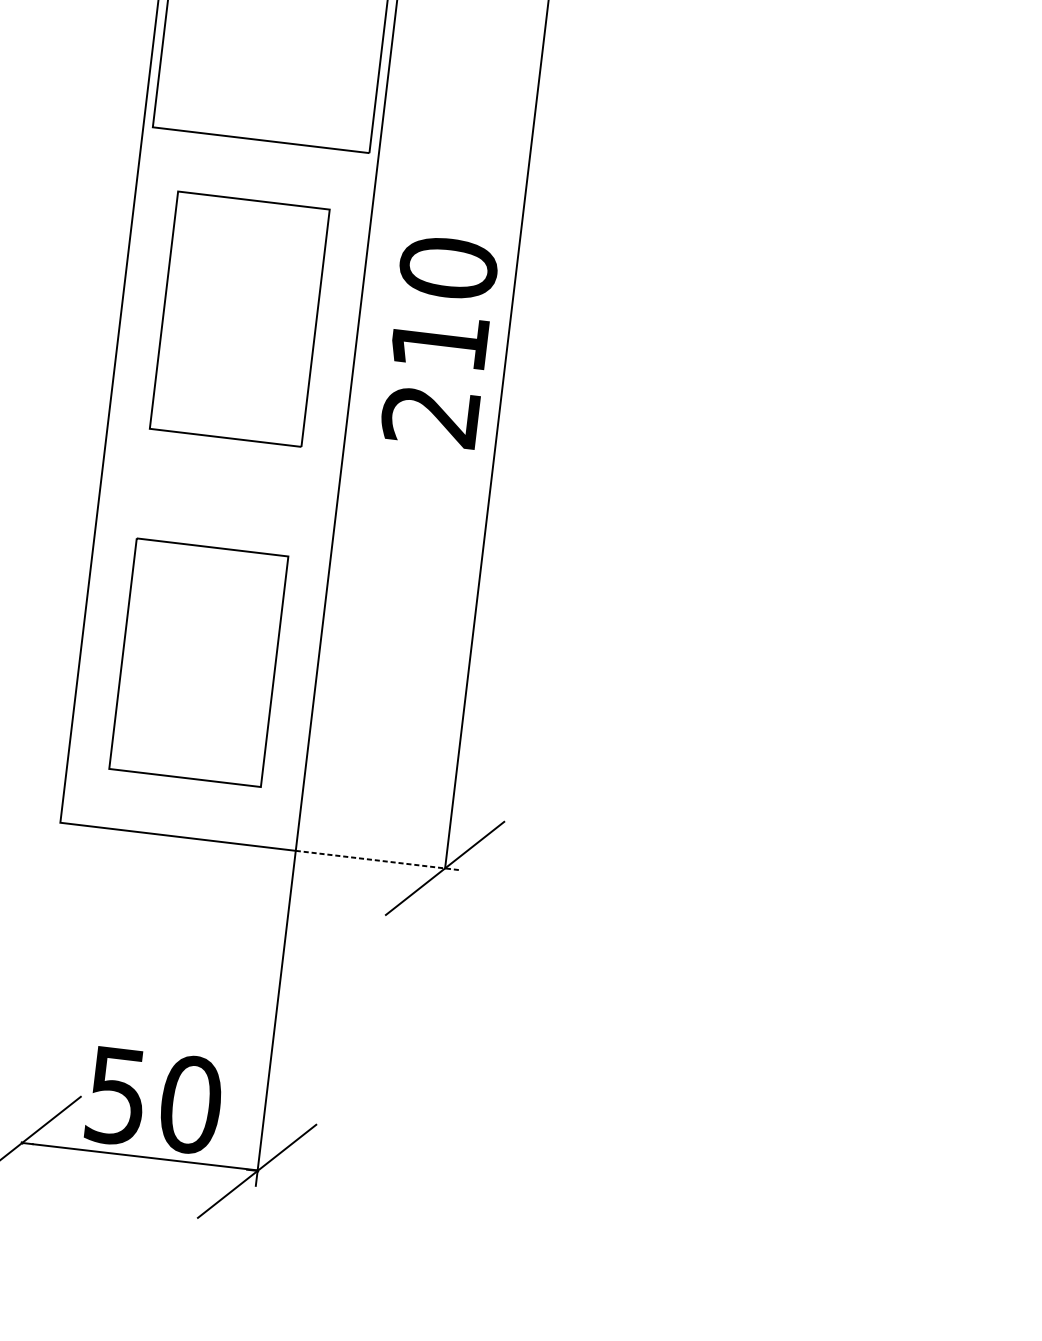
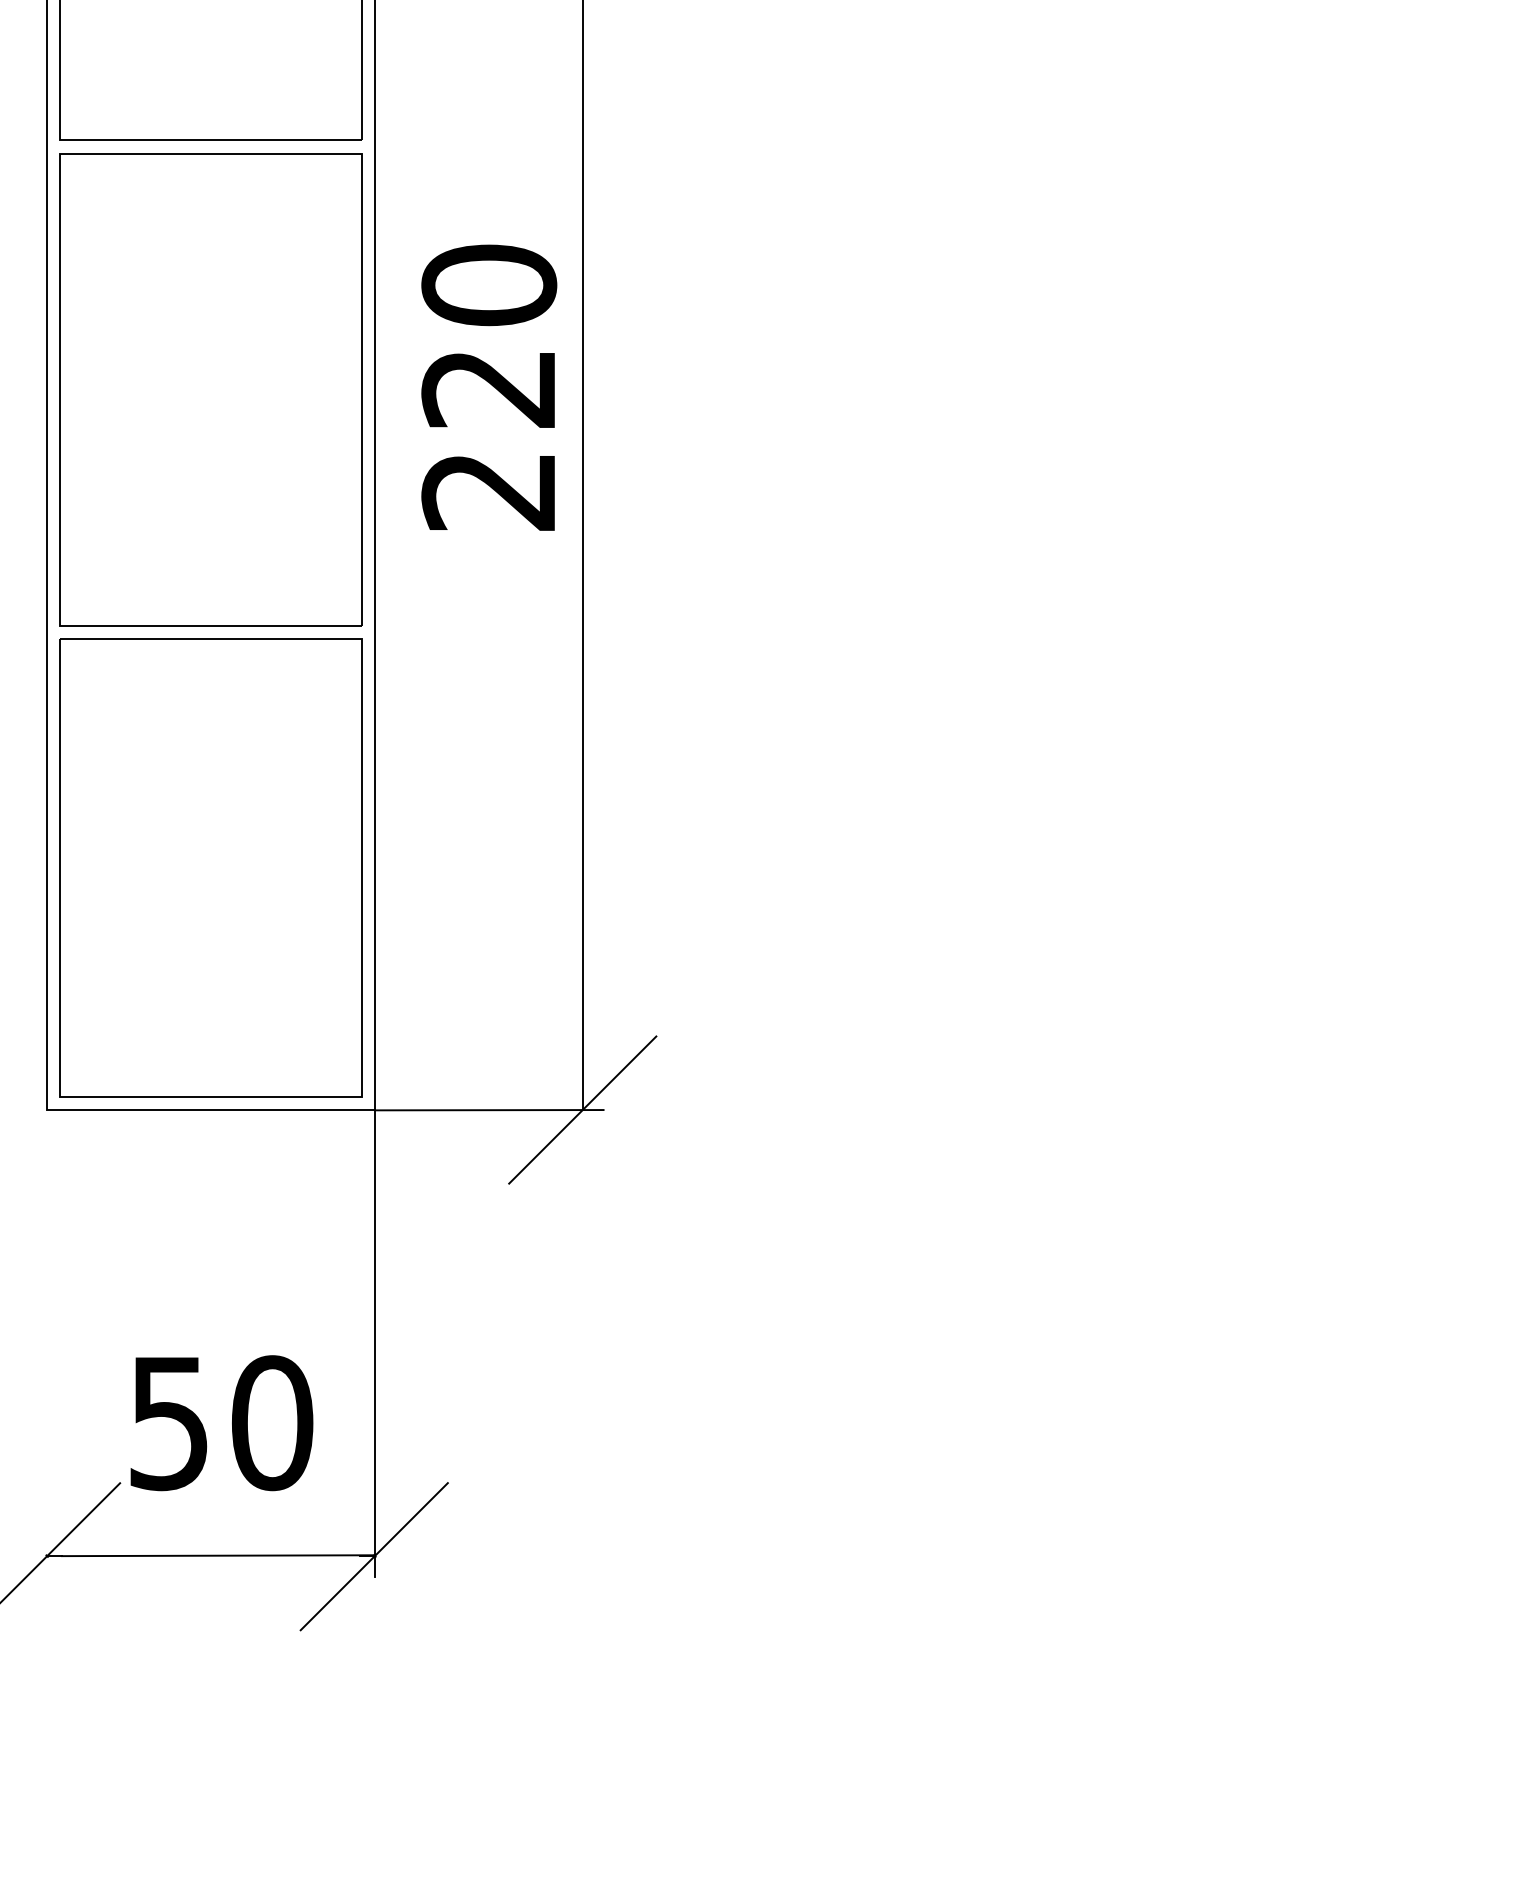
part: (239, 319) -> (210, 389), size x1.43
text: (438, 342) -> (487, 389), 210 -> 220
part: (198, 662) -> (210, 867), size x1.43
line: (378, 860) -> (489, 1110), dashed -> solid
text: (154, 1100) -> (221, 1423), moved

